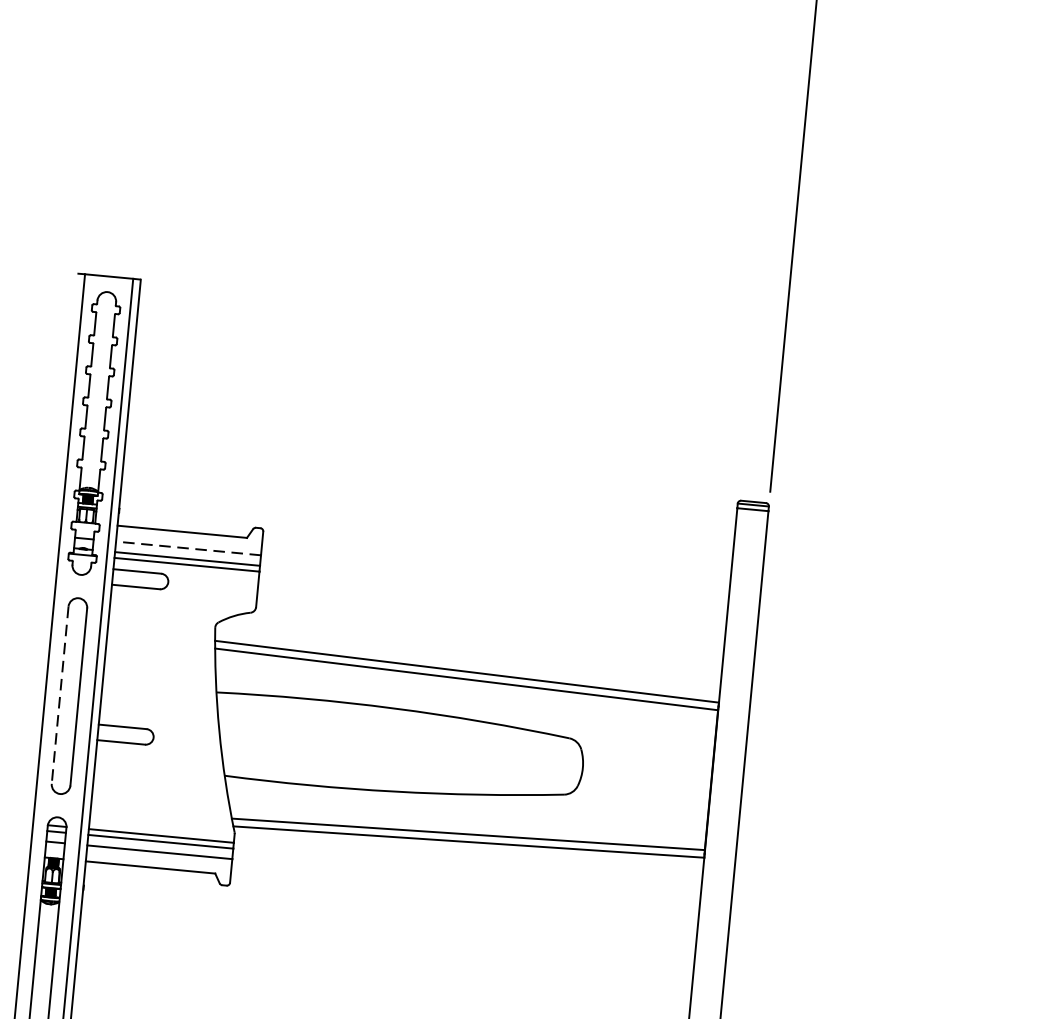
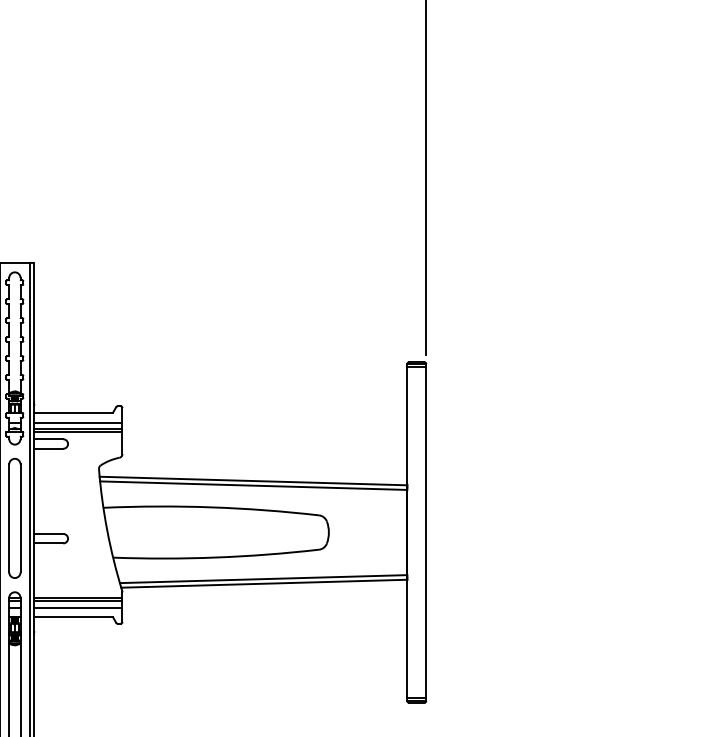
line: (187, 548) -> (77, 422), dashed -> solid
line: (60, 695) -> (9, 518), dashed -> solid

